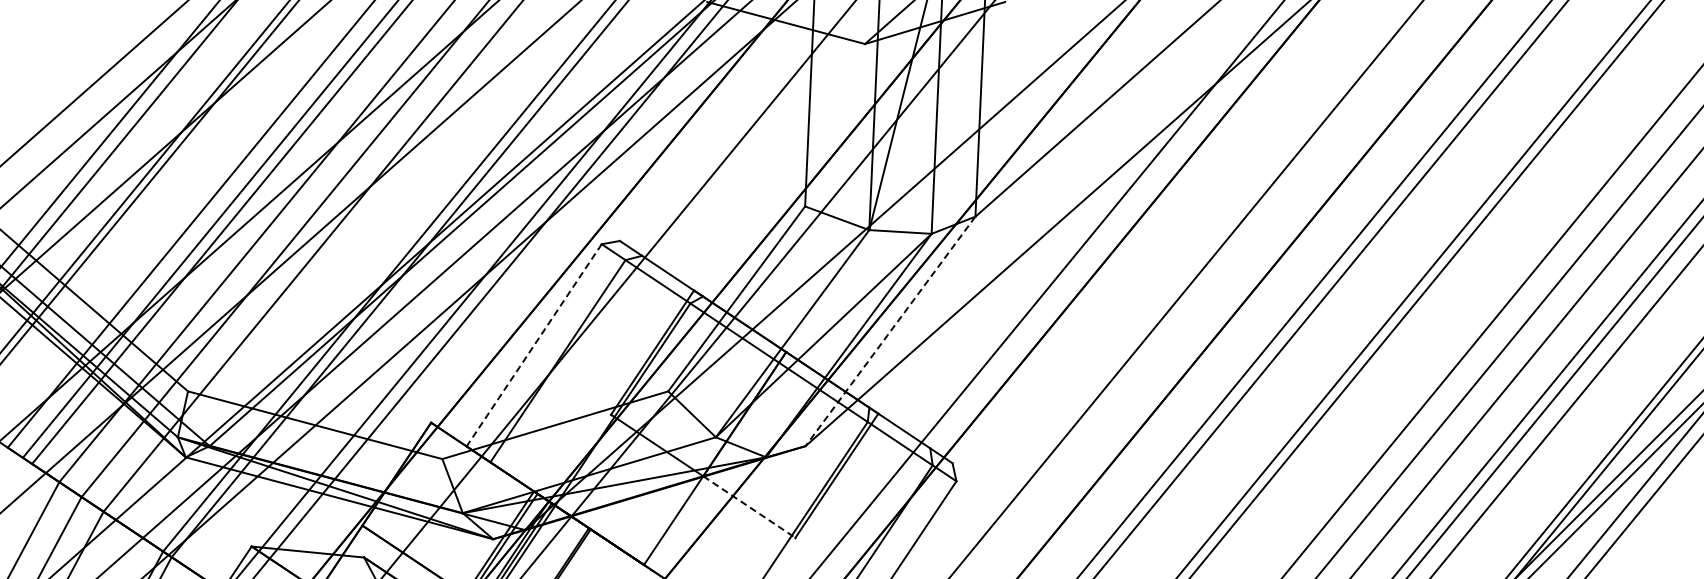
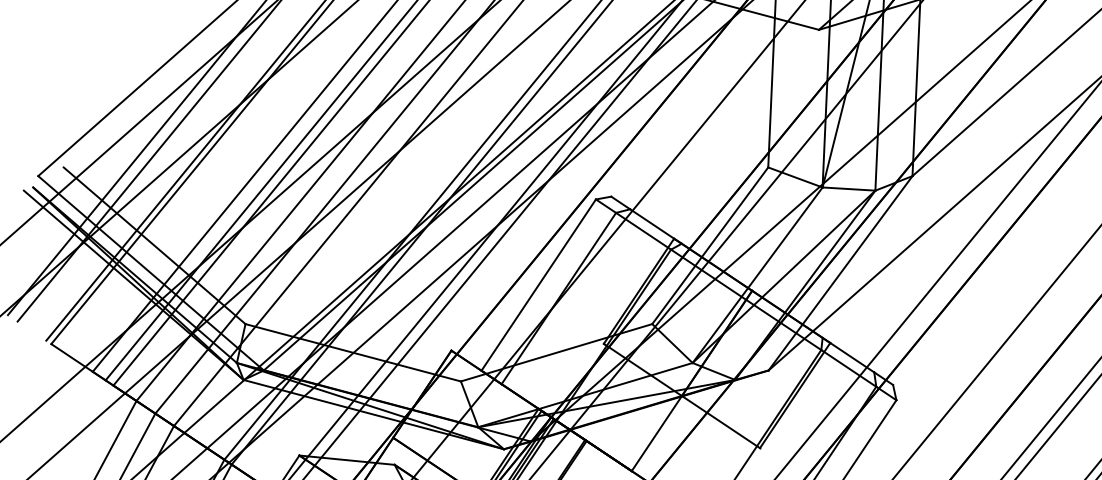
line: (890, 331) -> (840, 273), dashed -> solid
line: (534, 345) -> (538, 285), dashed -> solid
line: (749, 507) -> (721, 422), dashed -> solid

